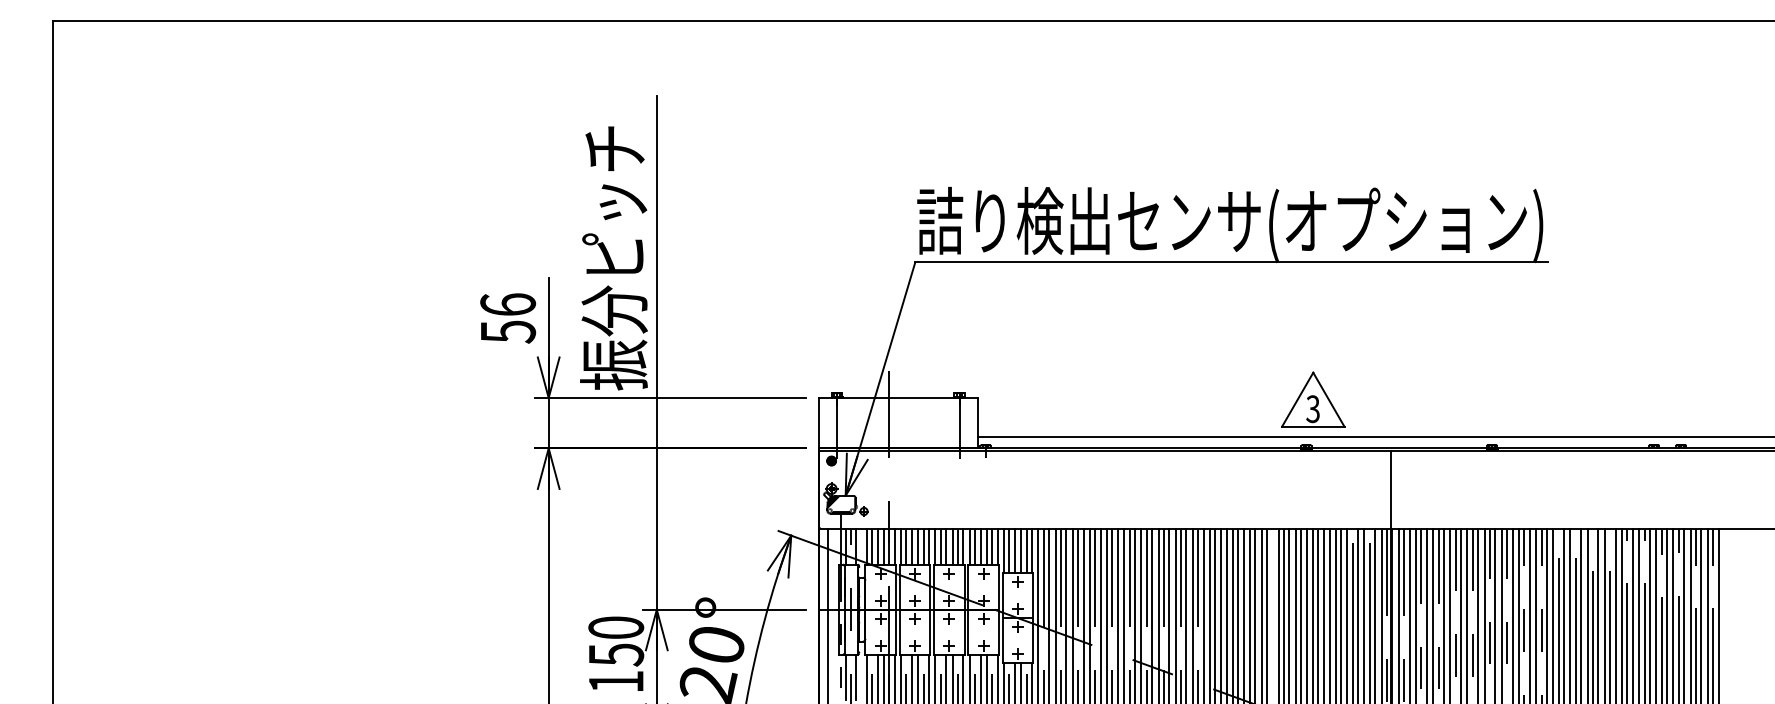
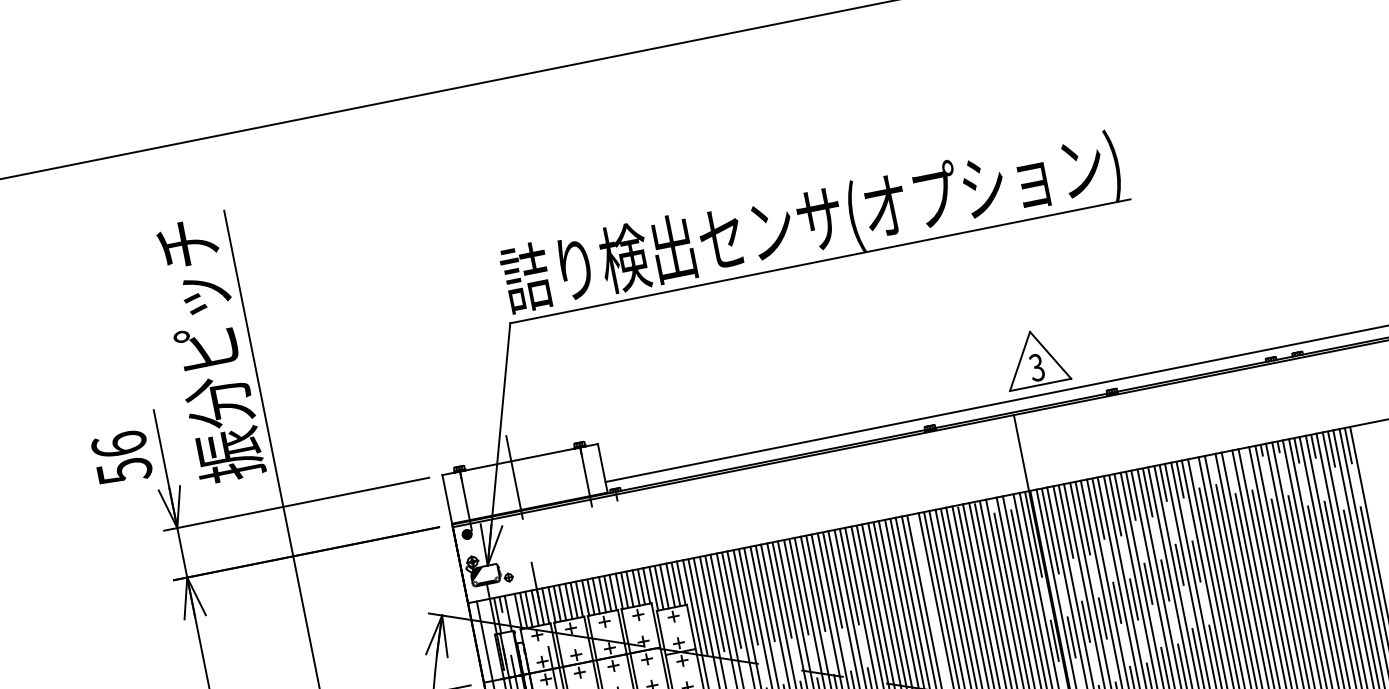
text: (613, 258) -> (208, 351), moved
part: (1313, 399) -> (1035, 358), moved

